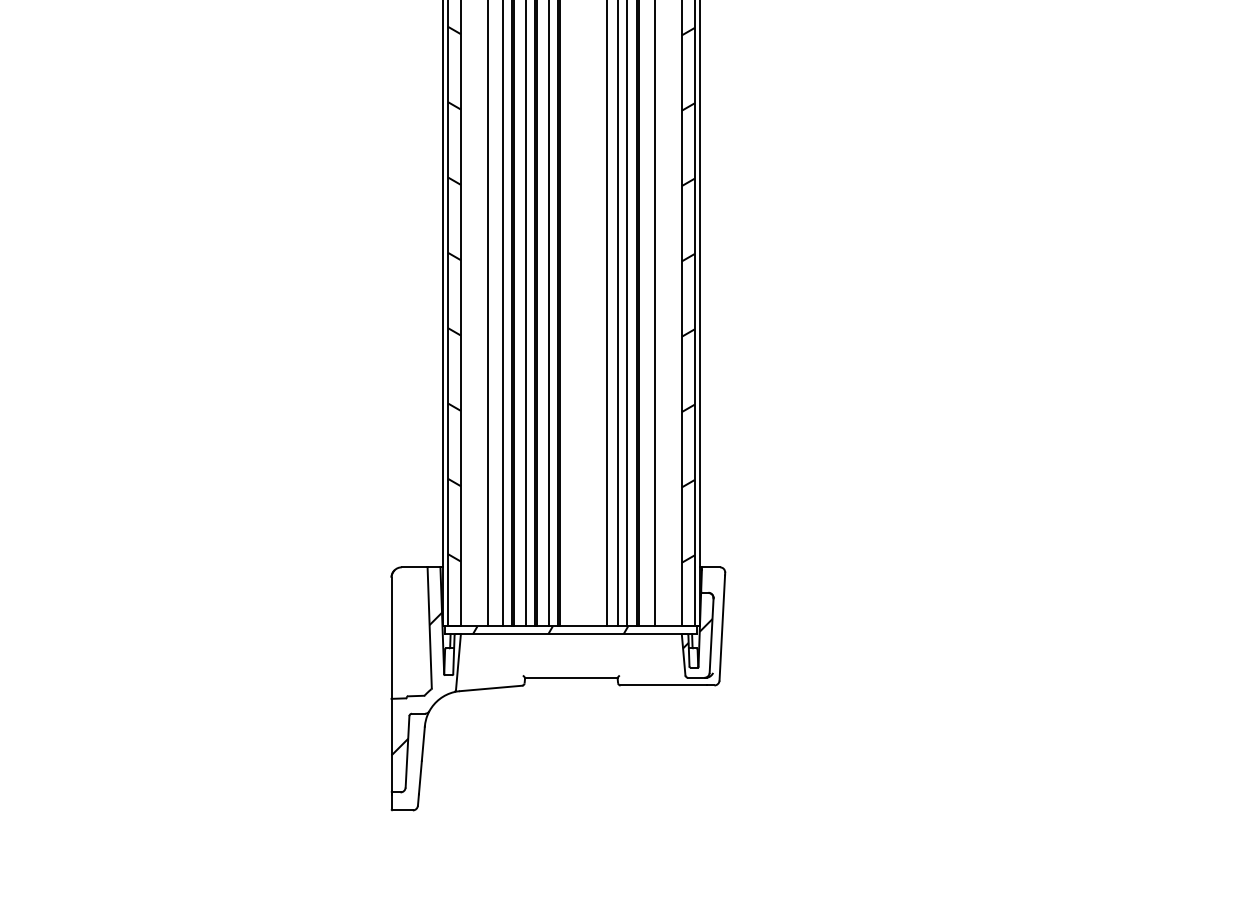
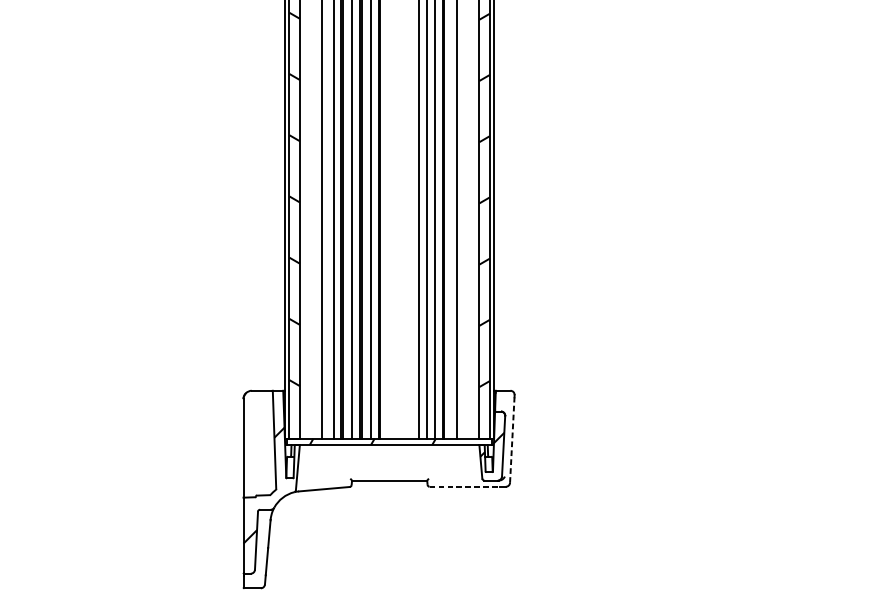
line: (722, 628) -> (512, 440), solid -> dashed
line: (664, 685) -> (465, 486), solid -> dashed

